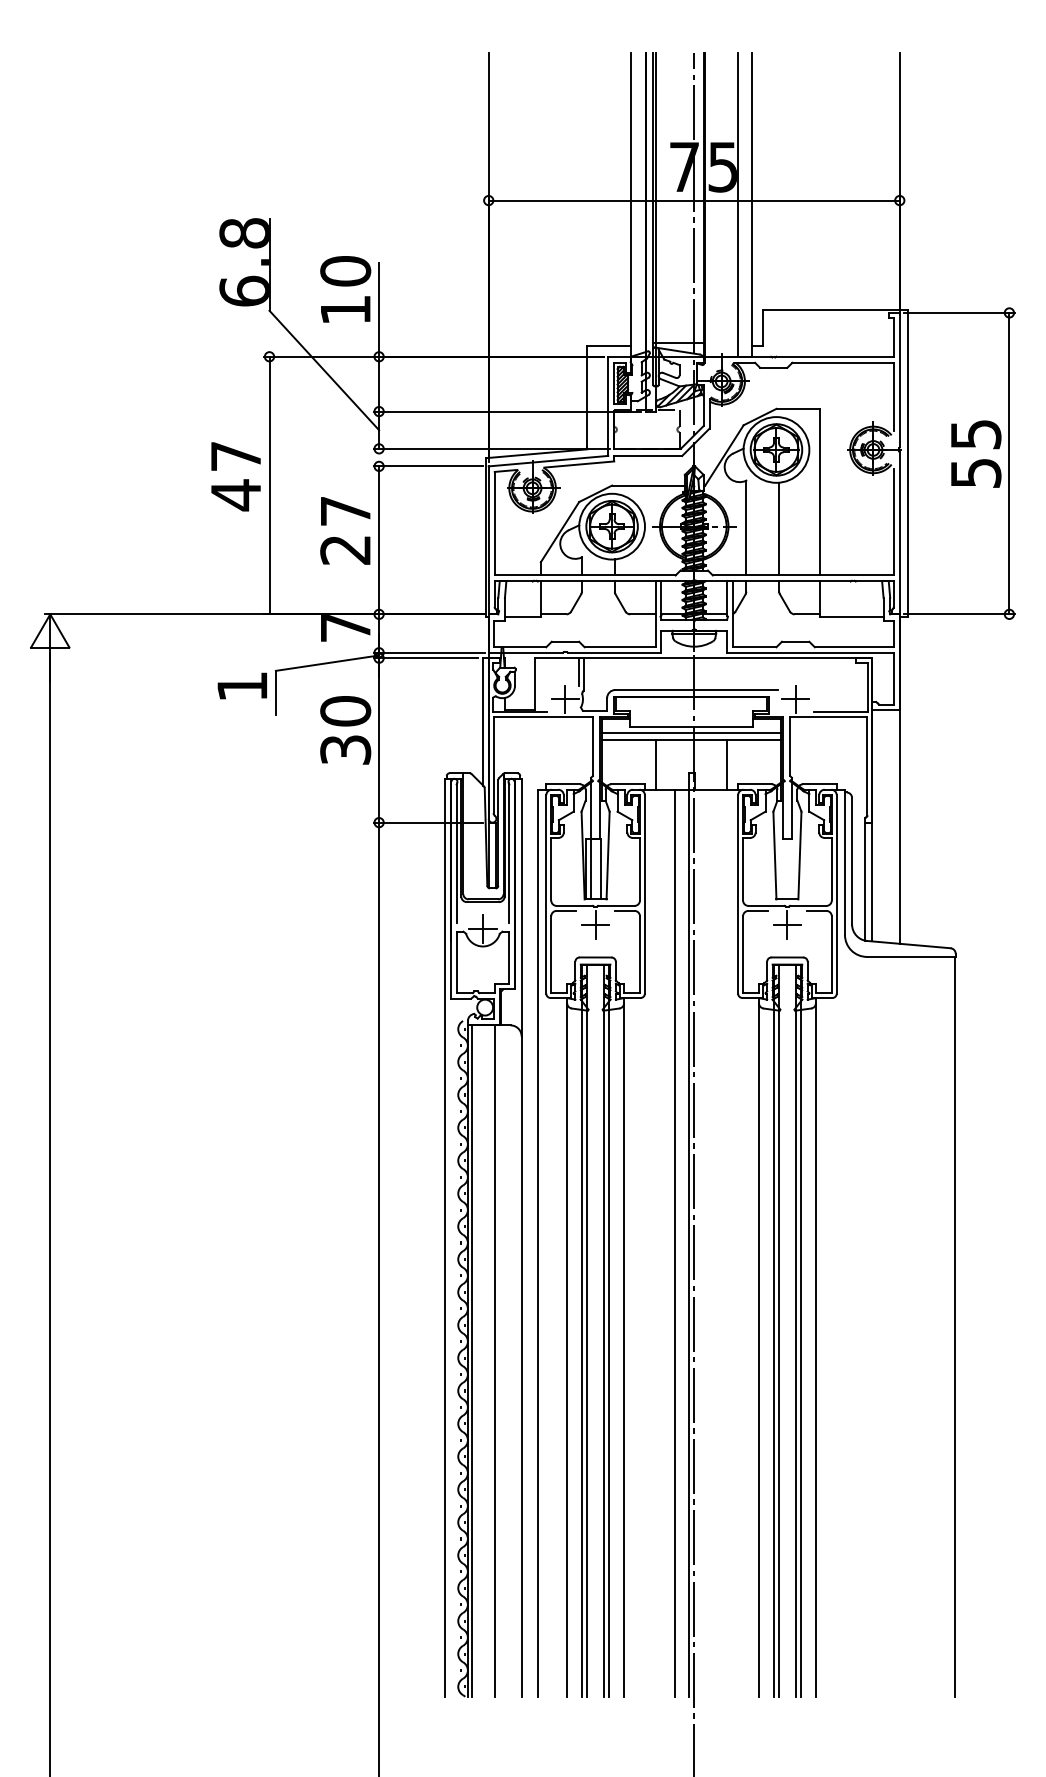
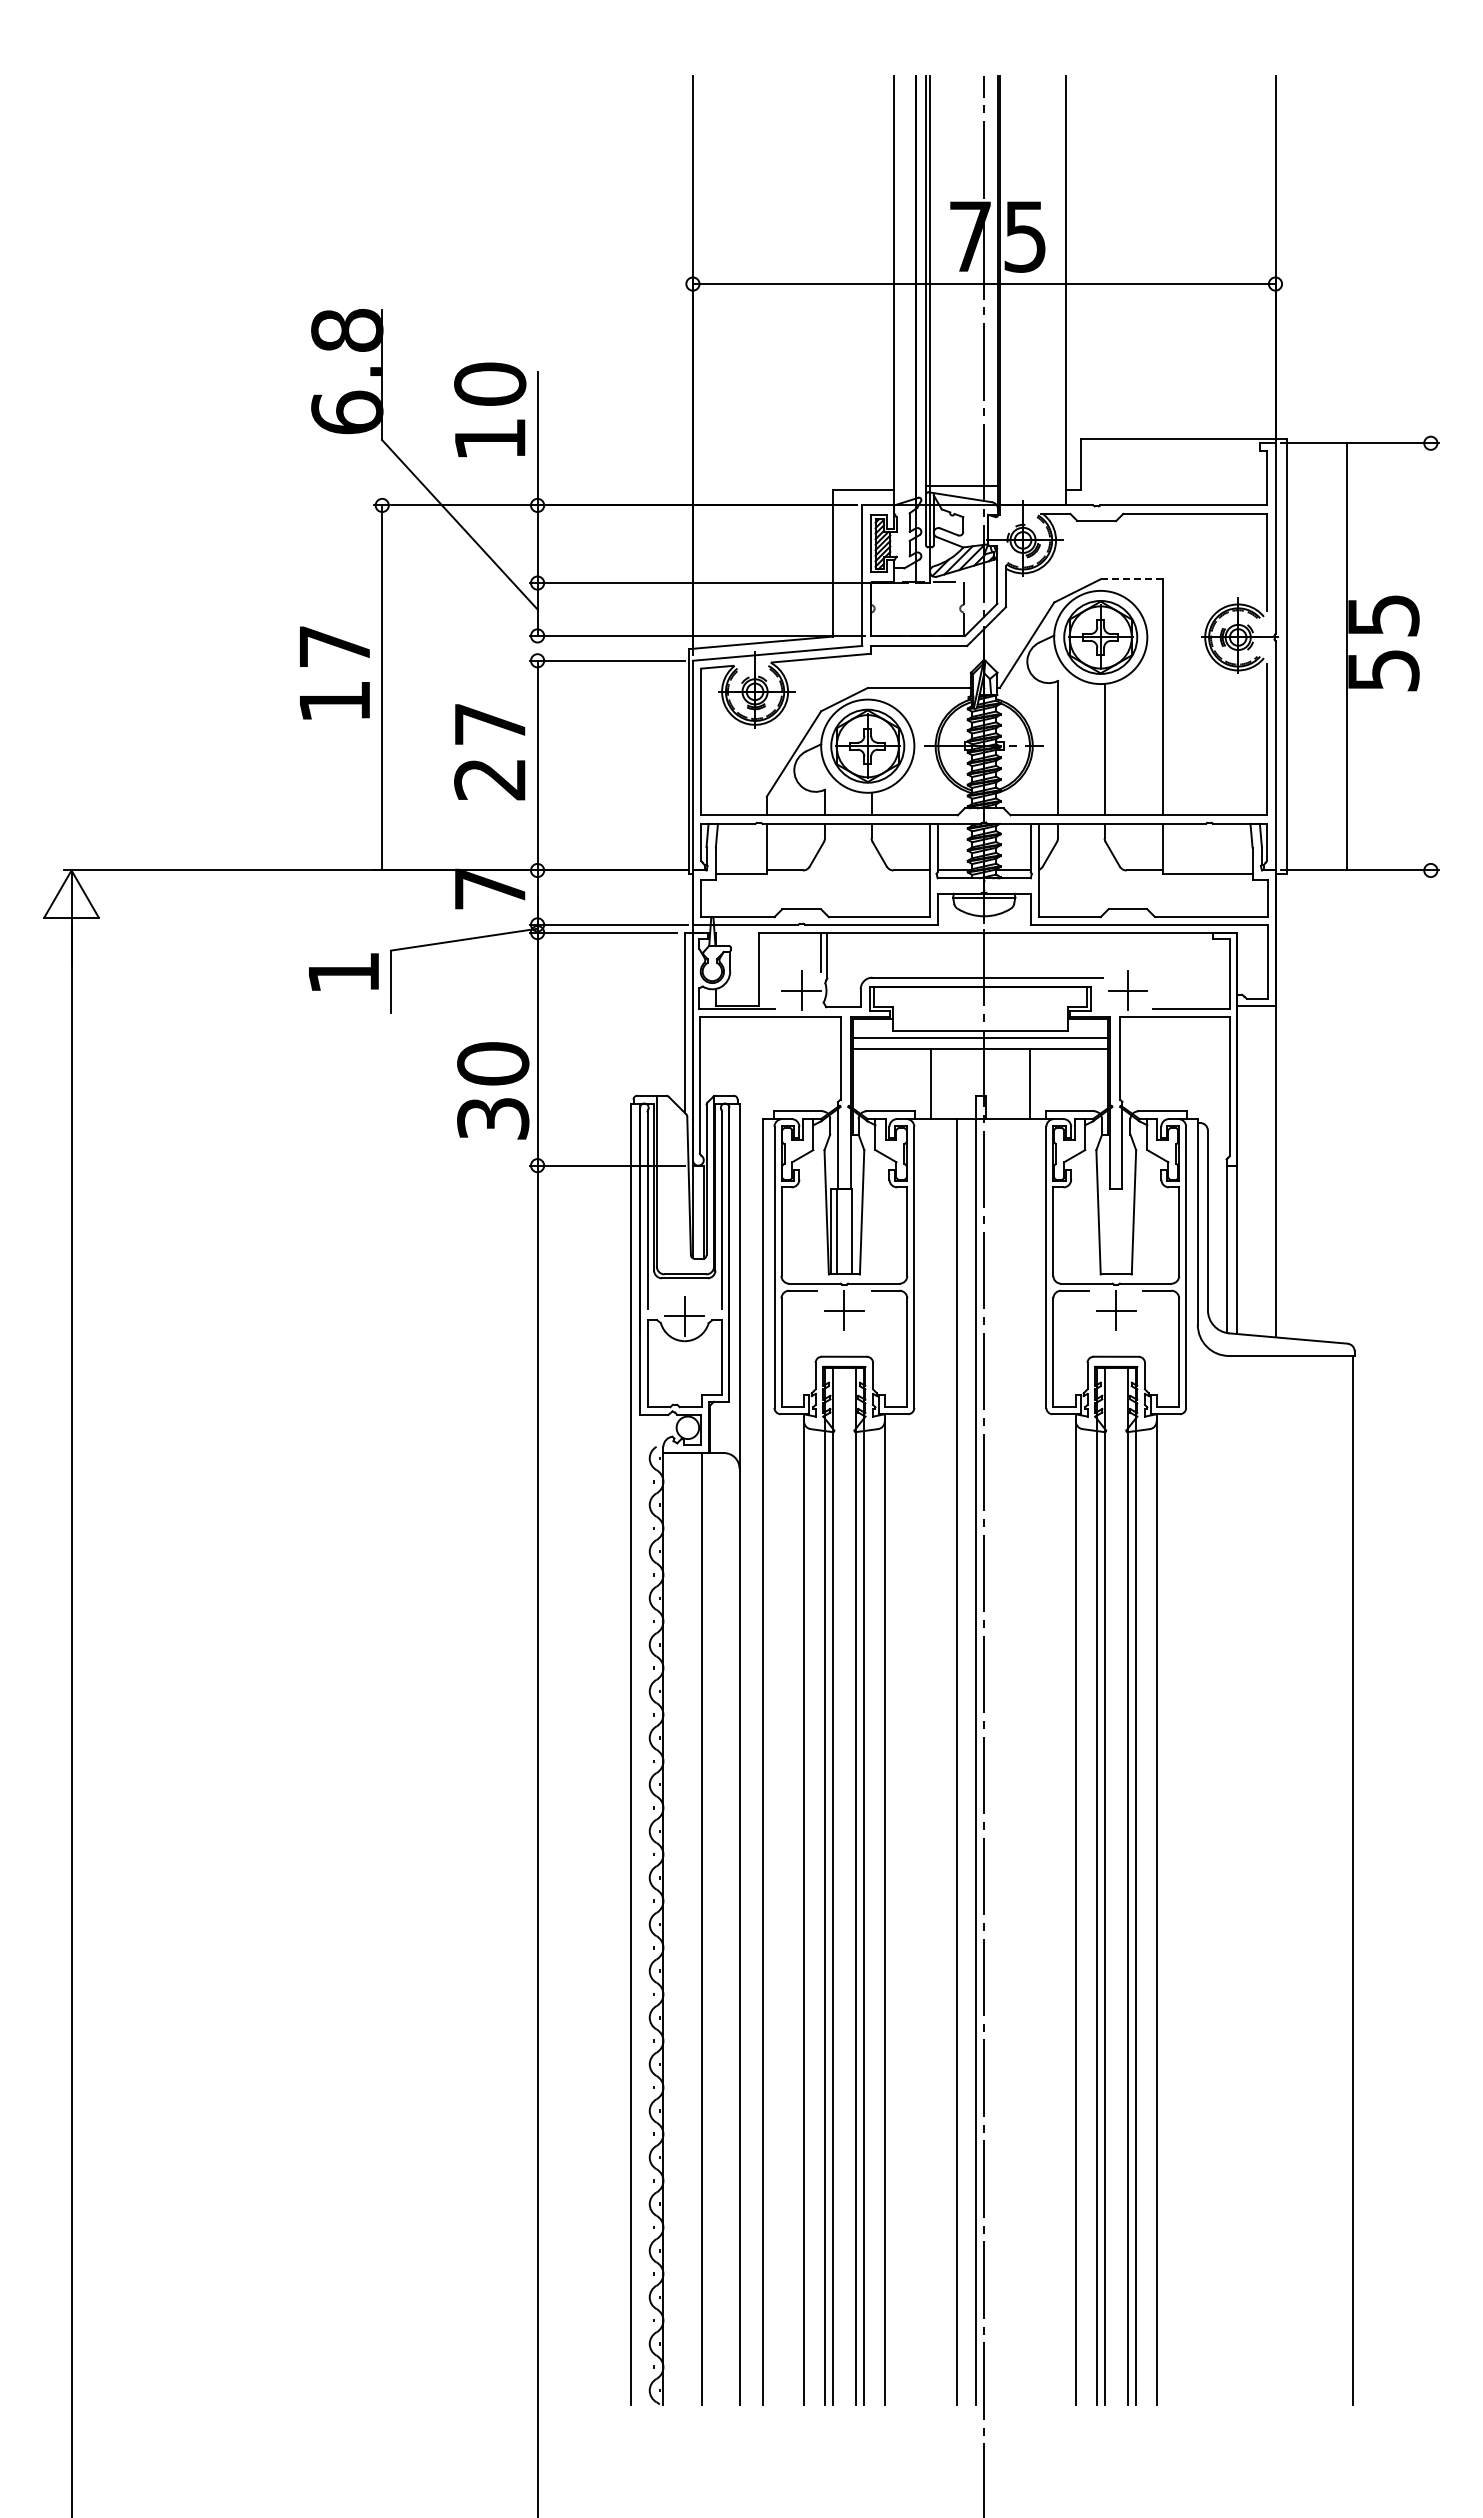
line: (738, 205) -> (1046, 290), removed
line: (798, 409) -> (1132, 579), solid -> dashed
line: (1009, 463) -> (1346, 656), moved
text: (235, 495) -> (334, 701), 47 -> 17
text: (345, 730) -> (493, 1090), moved
line: (472, 1360) -> (669, 1928), removed

